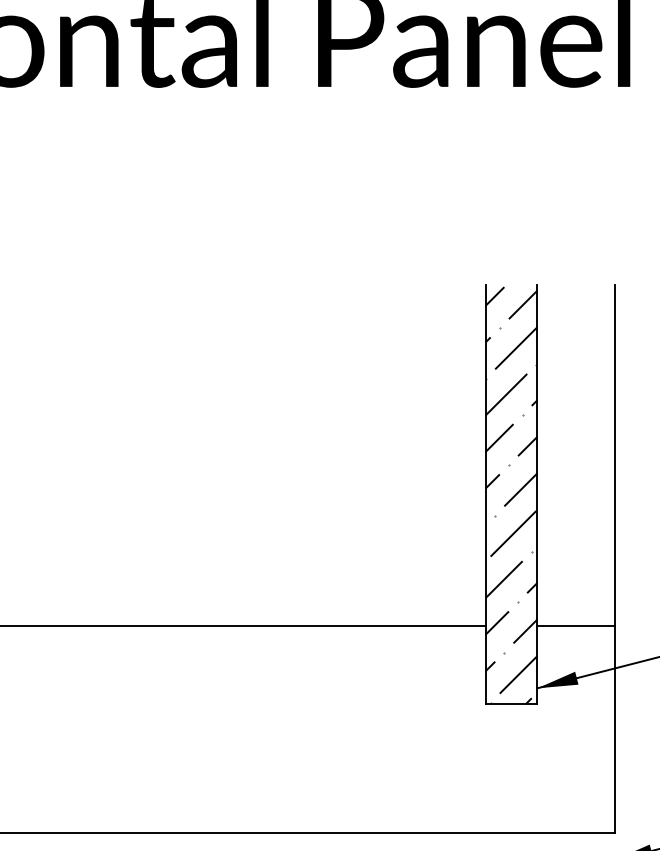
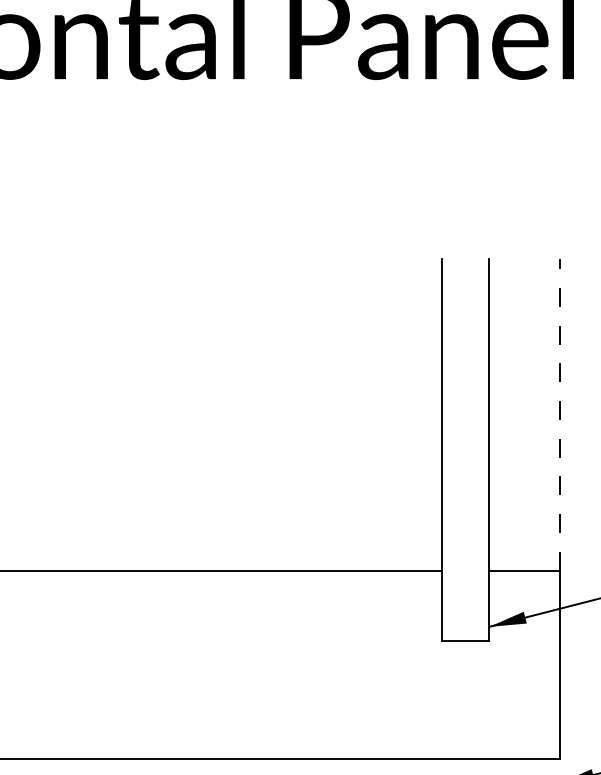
line: (615, 455) -> (560, 414), solid -> dashed
hatch: (511, 495) -> (465, 451), removed

